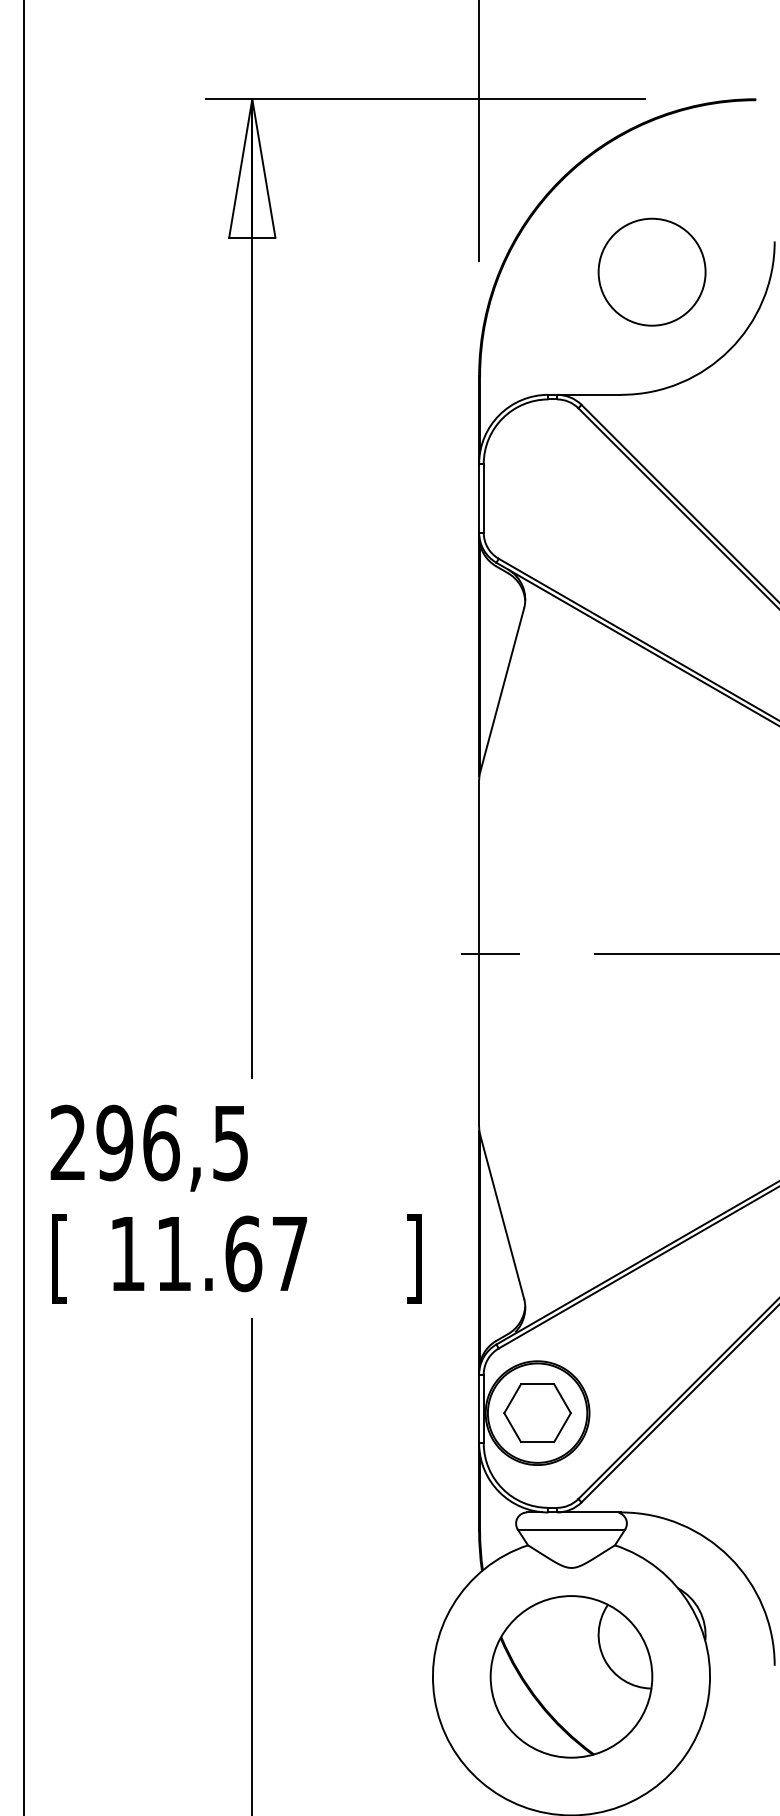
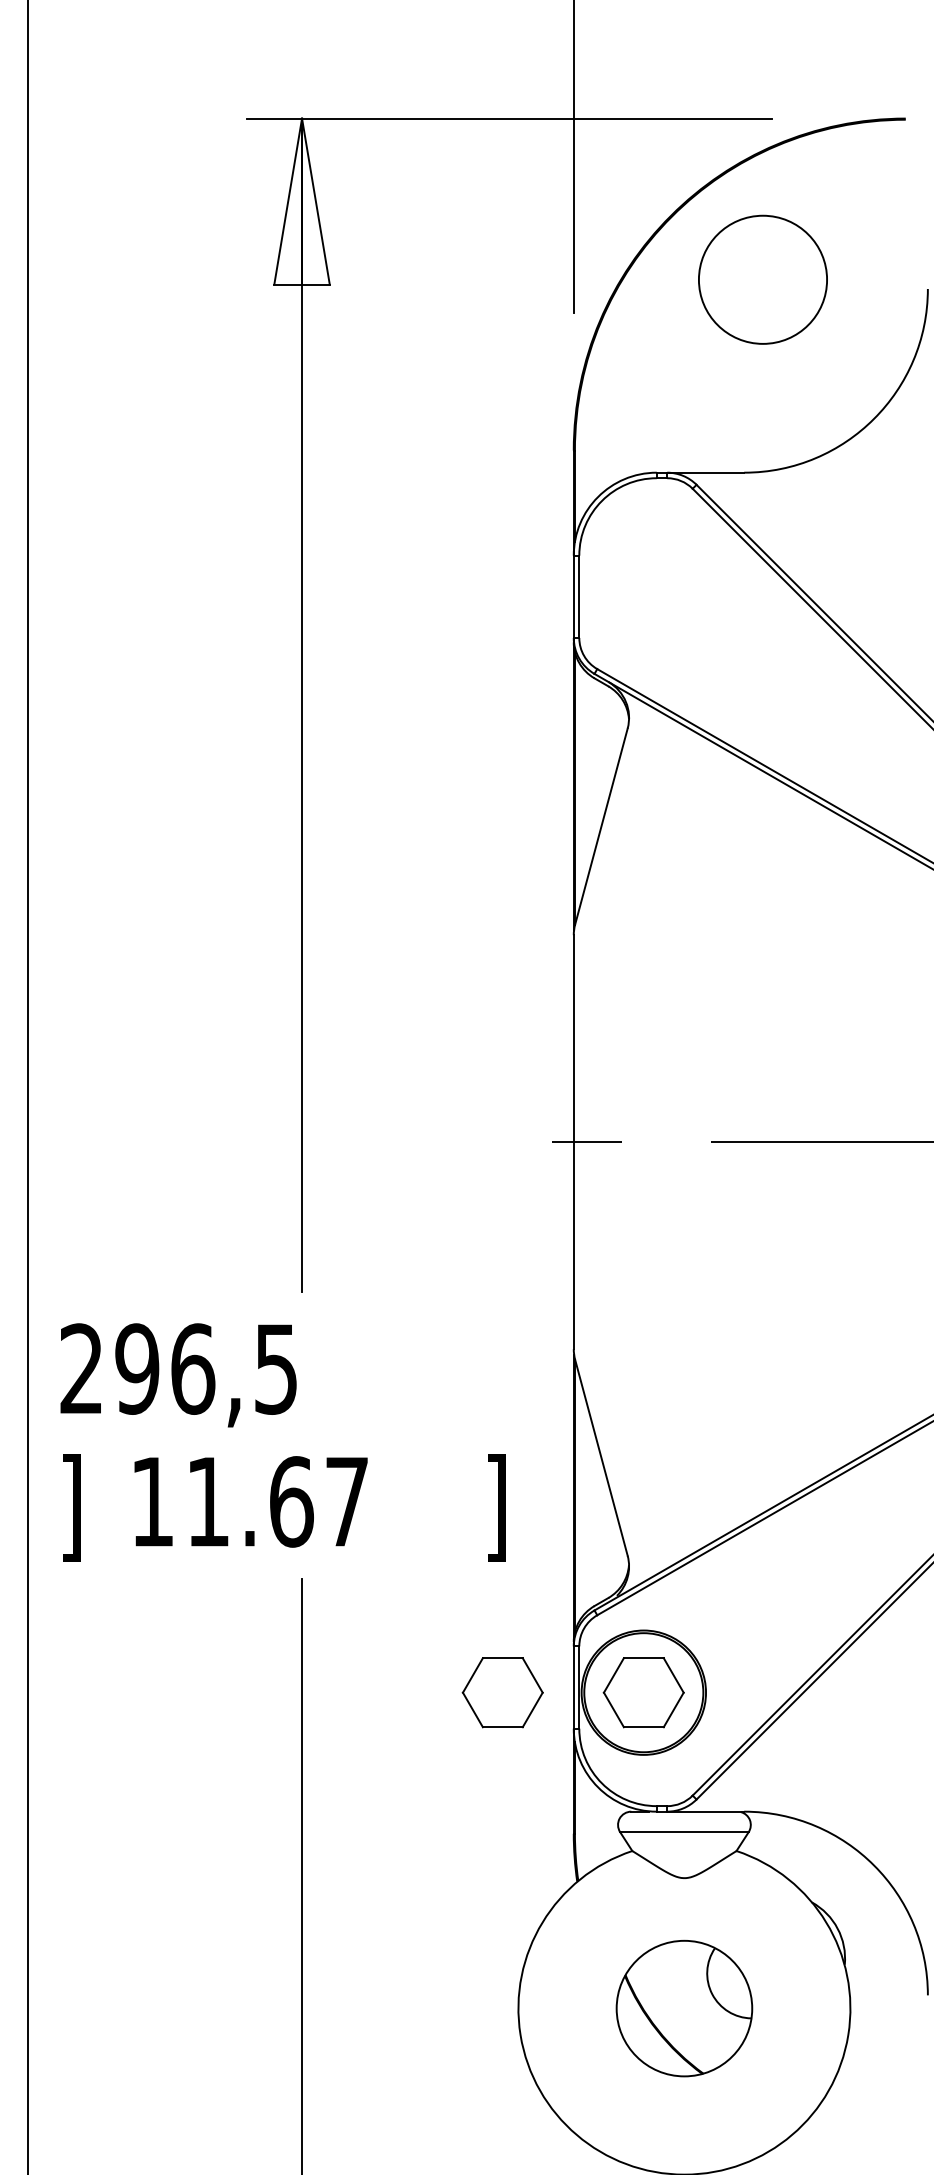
circle: (651, 271) -> (762, 279), moved
text: (59, 1258) -> (71, 1507), [ -> ]
part: (419, 1412) -> (502, 1692), added
part: (571, 1676) -> (684, 2008), size x0.7

